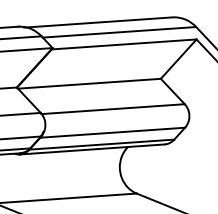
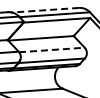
line: (97, 23) -> (44, 10), solid -> dashed
line: (112, 108) -> (51, 49), solid -> dashed

